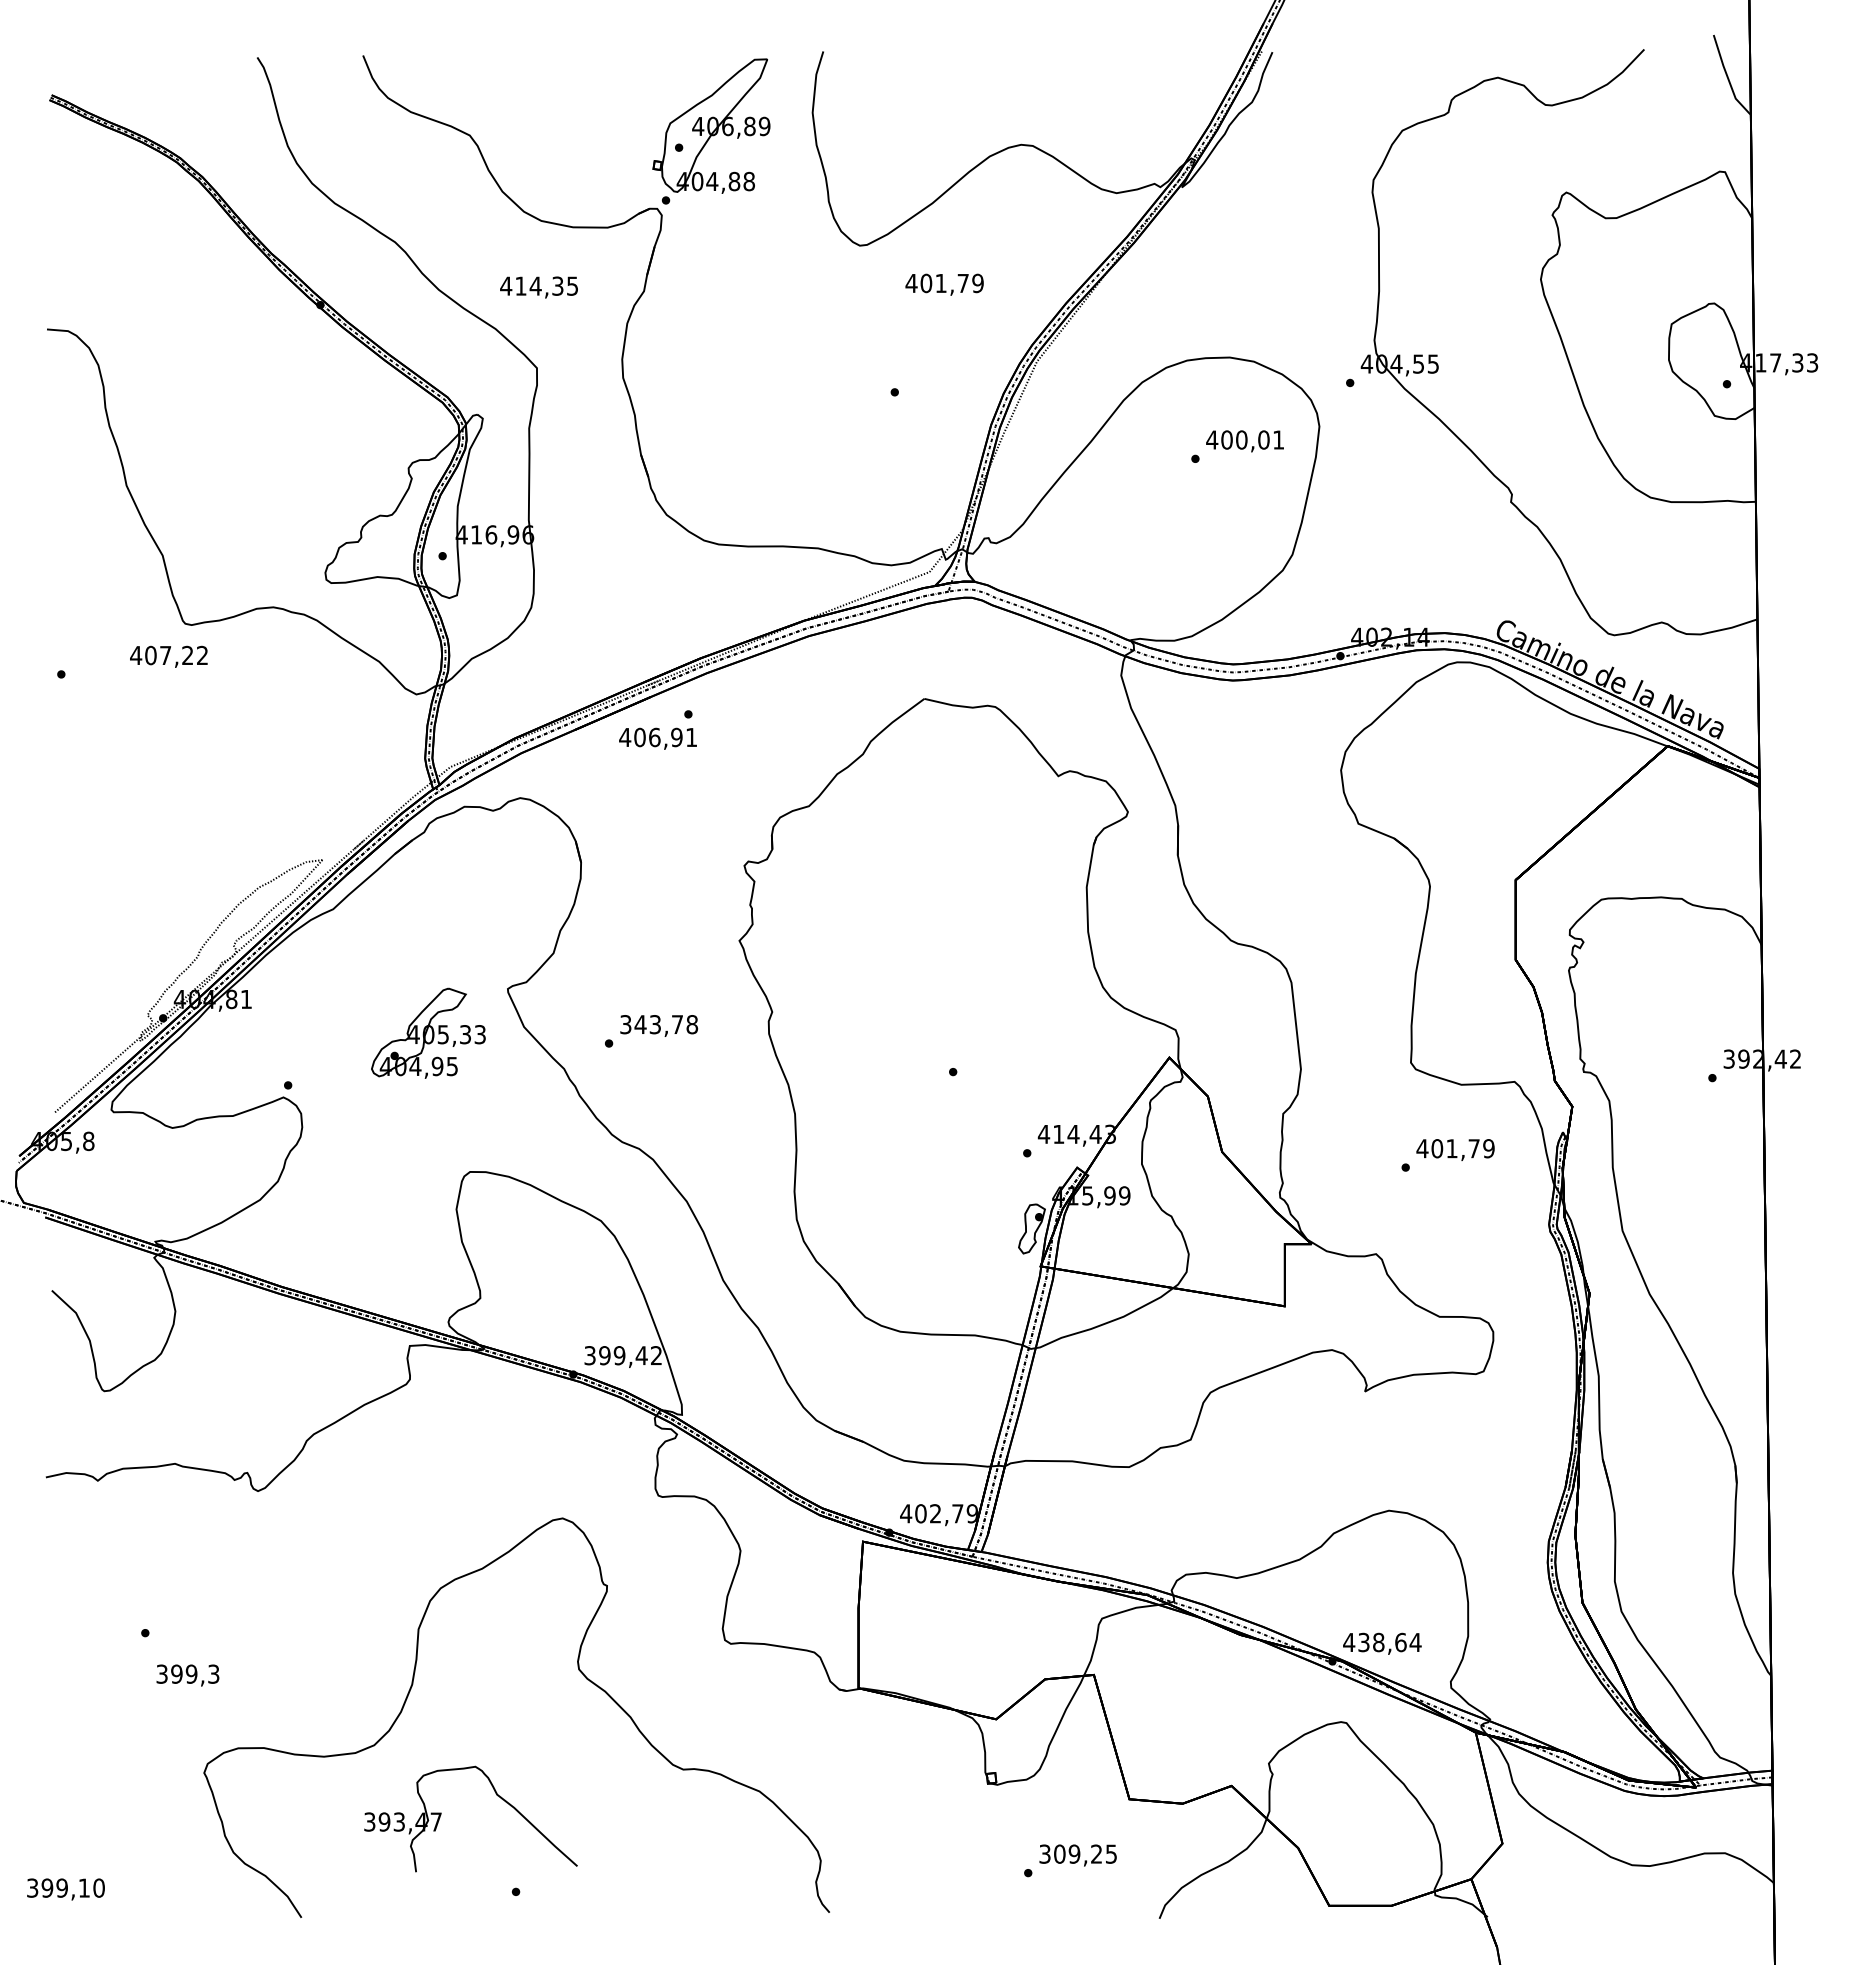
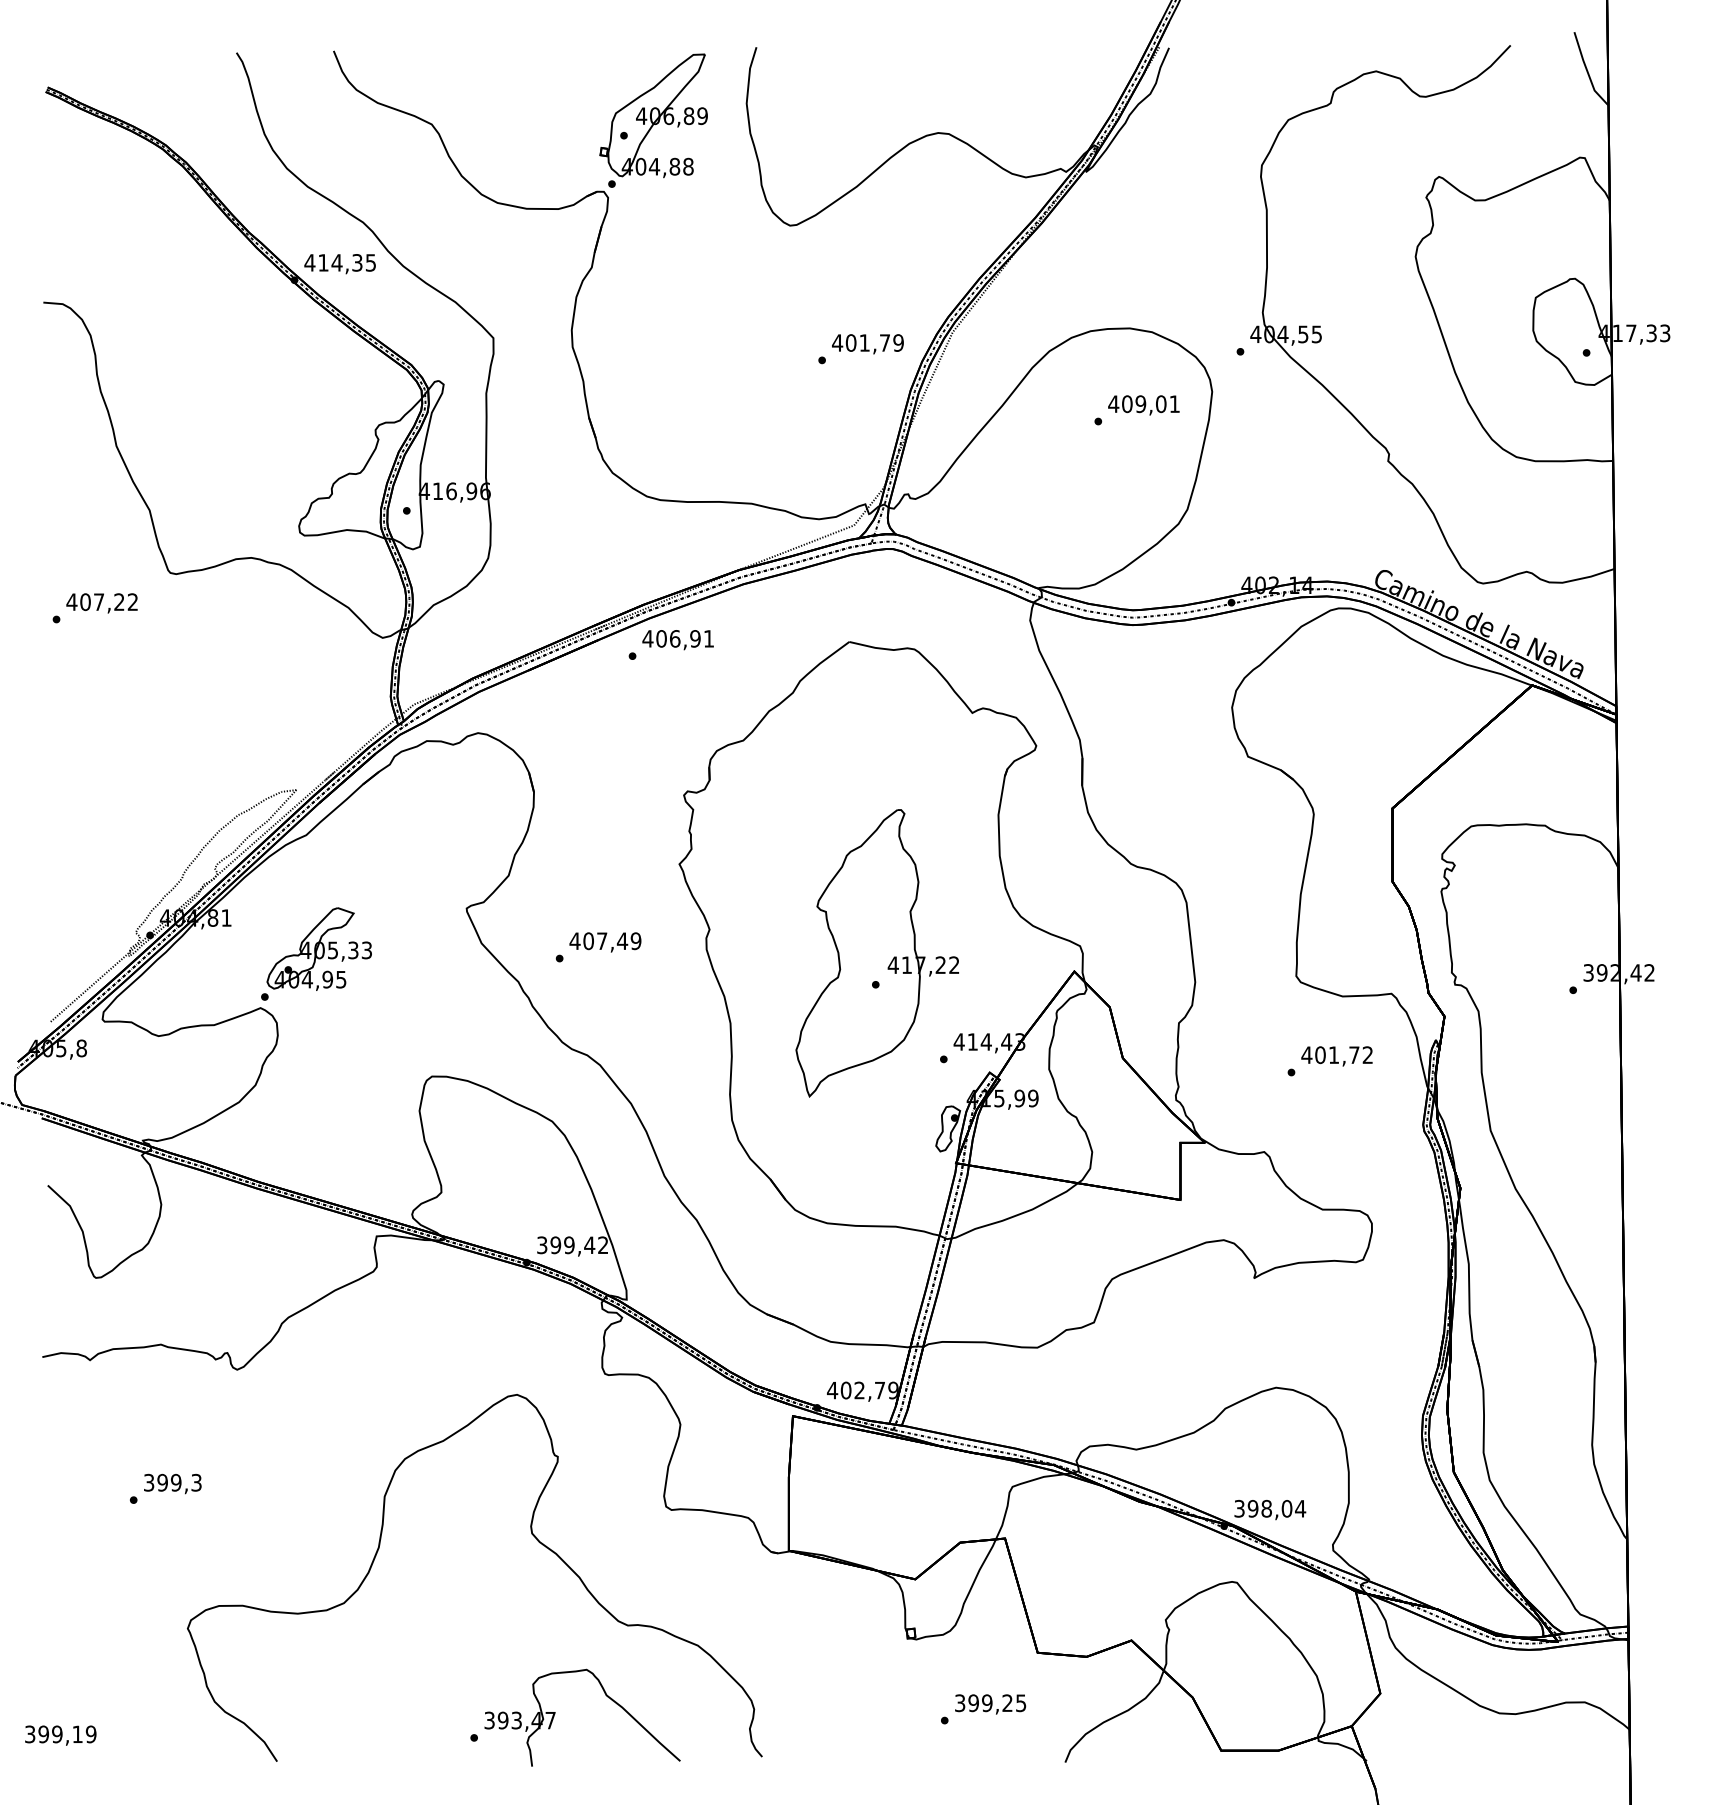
text: (944, 284) -> (867, 343), moved
text: (538, 287) -> (339, 264), moved
text: (1241, 439) -> (1140, 403), 400,01 -> 409,01
text: (168, 656) -> (101, 603), moved
text: (657, 738) -> (677, 639), moved
text: (658, 1024) -> (605, 941), 343,78 -> 407,49
part: (428, 1032) -> (319, 948), moved
part: (954, 1037) -> (876, 953), added
text: (1488, 1148) -> (1367, 1054), 401,79 -> 401,72
text: (1374, 1642) -> (1262, 1508), 438,64 -> 398,04
text: (187, 1675) -> (172, 1483), moved
part: (441, 1814) -> (555, 1713), moved
text: (1059, 1853) -> (973, 1702), 309,25 -> 399,25
text: (98, 1887) -> (90, 1733), 399,10 -> 399,19

